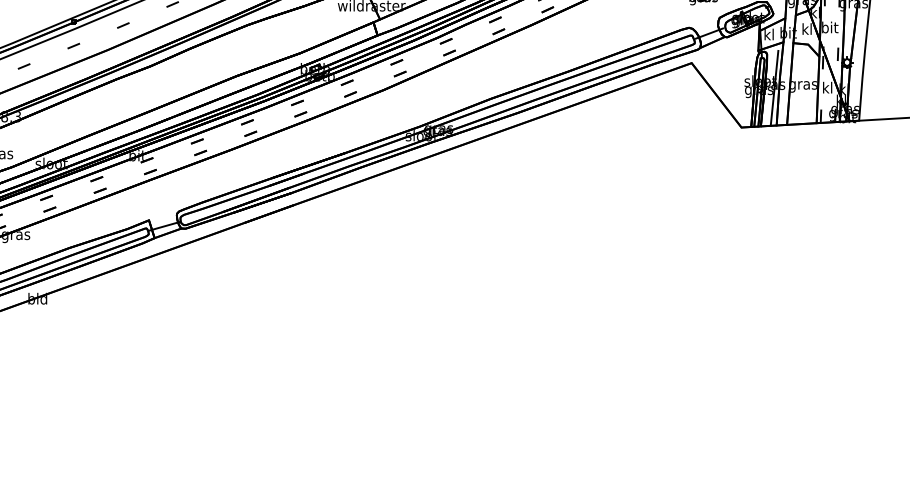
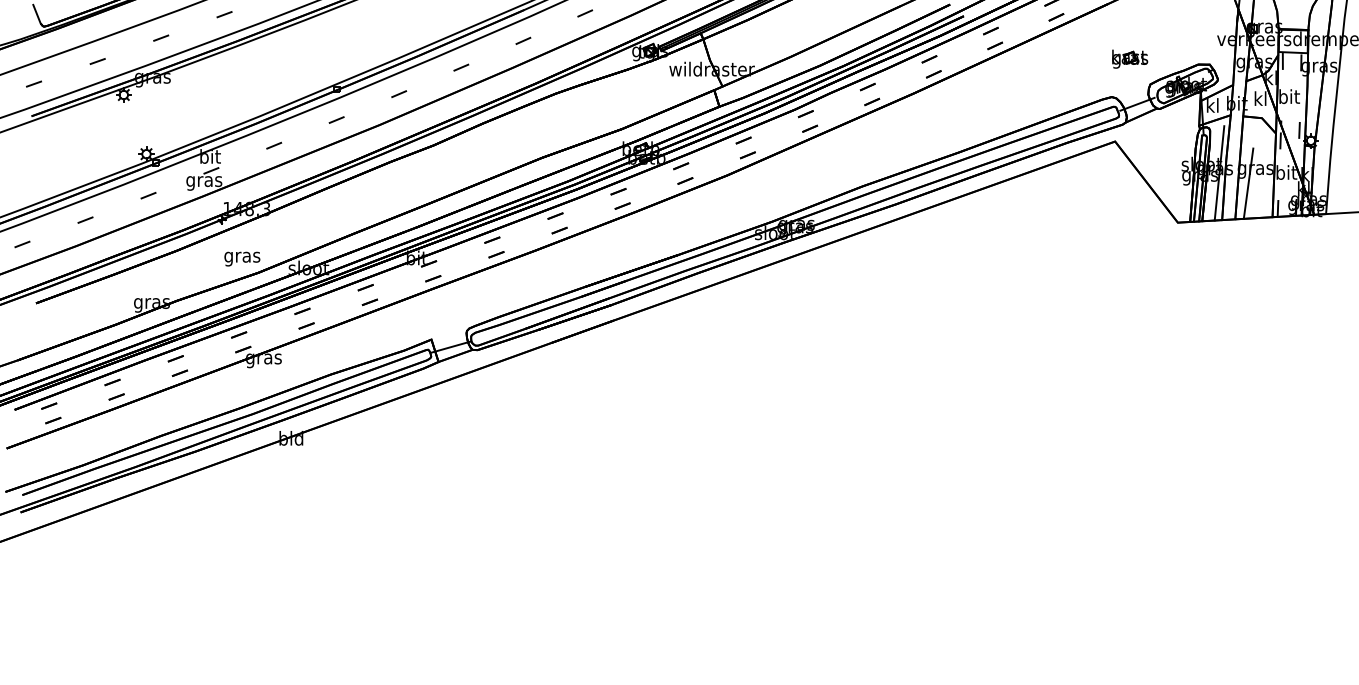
text: (827, 87) -> (1286, 172), kl -> bit
line: (797, 96) -> (1248, 183), added

